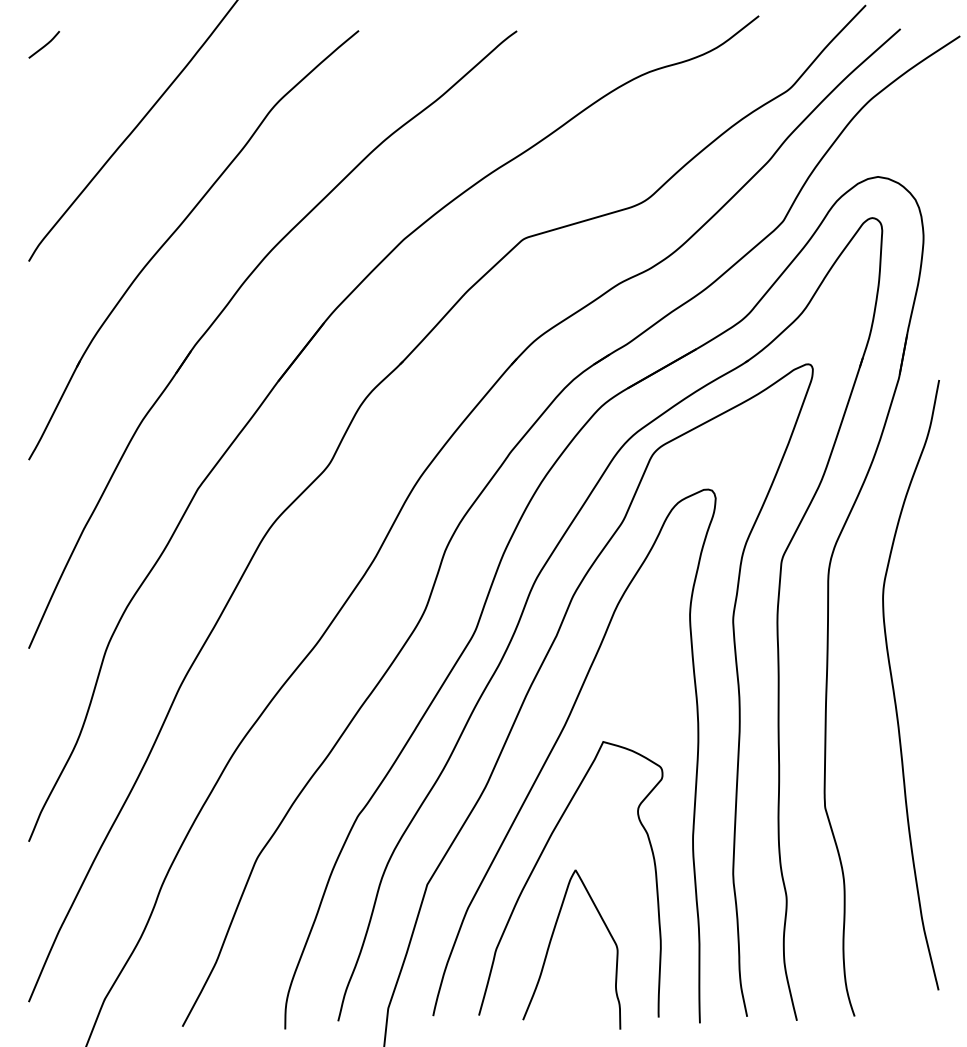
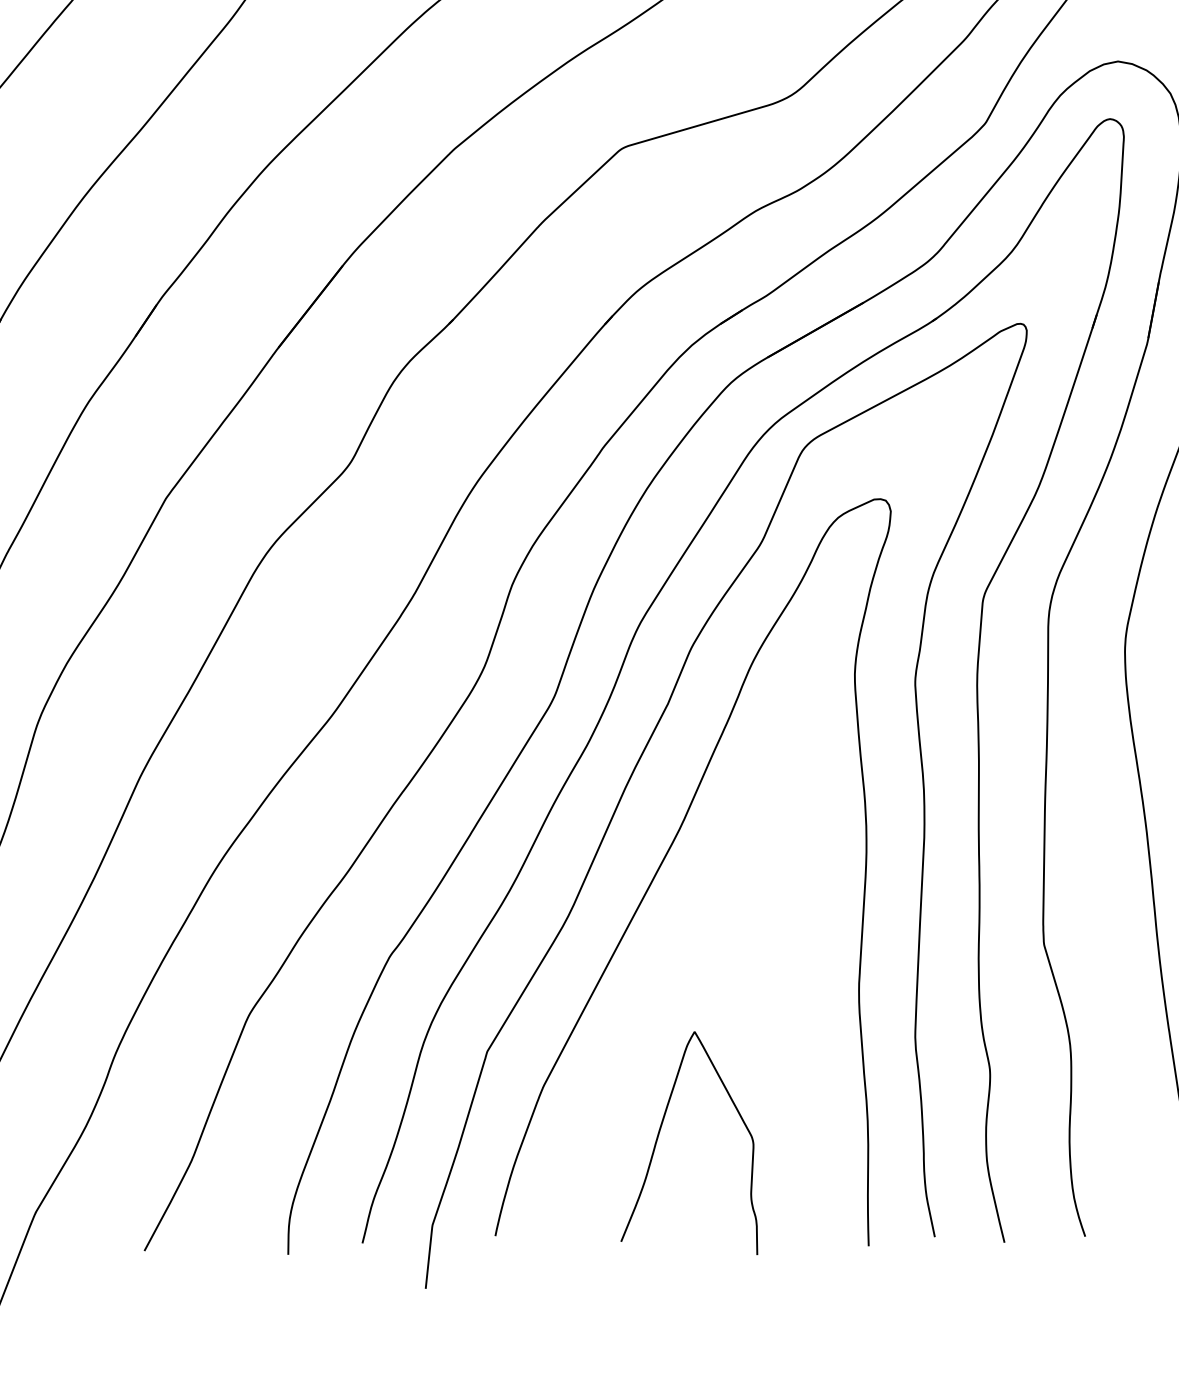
curve: (537, 863) -> (641, 1022), removed

